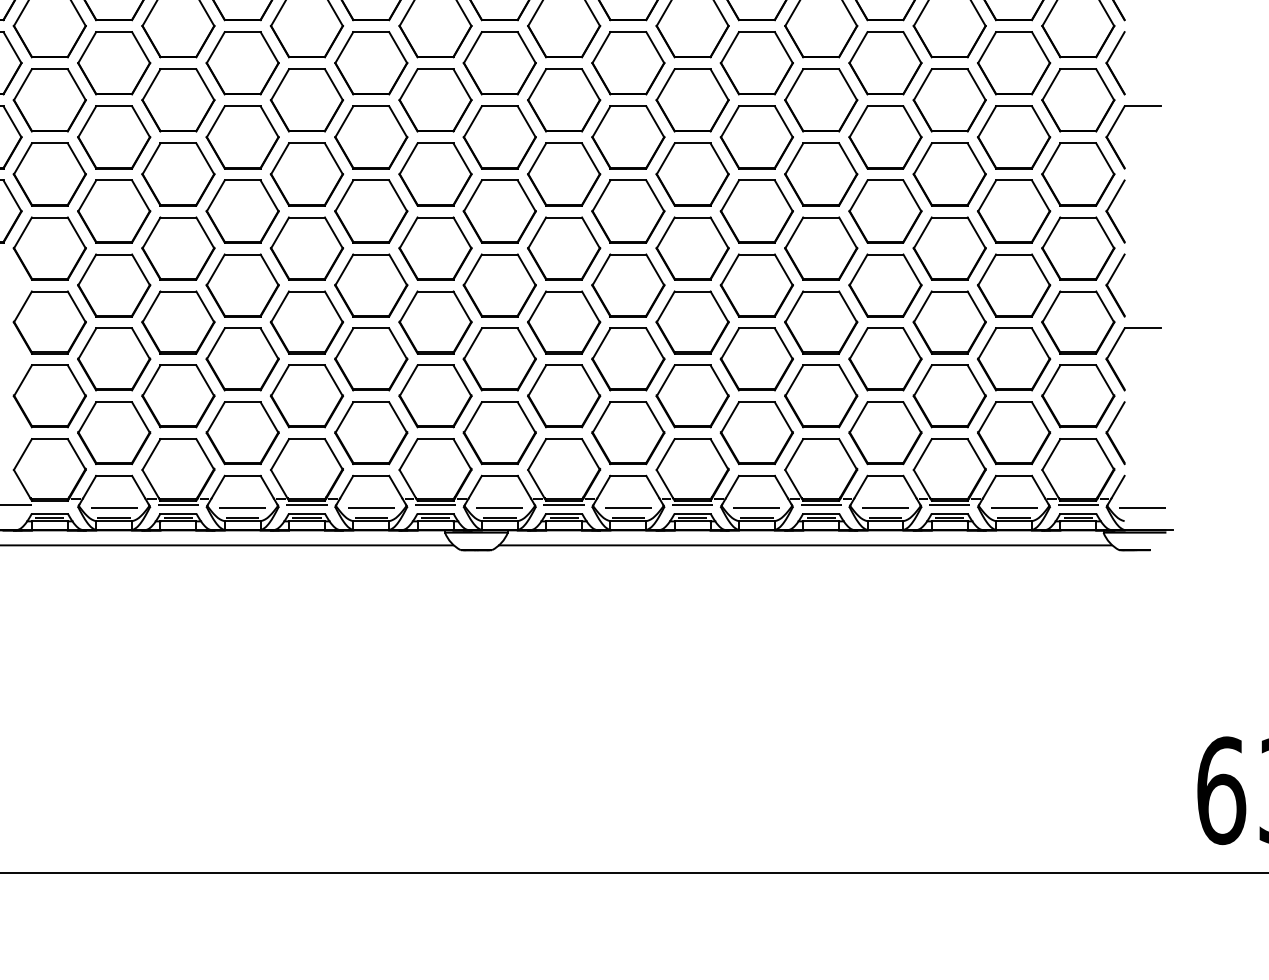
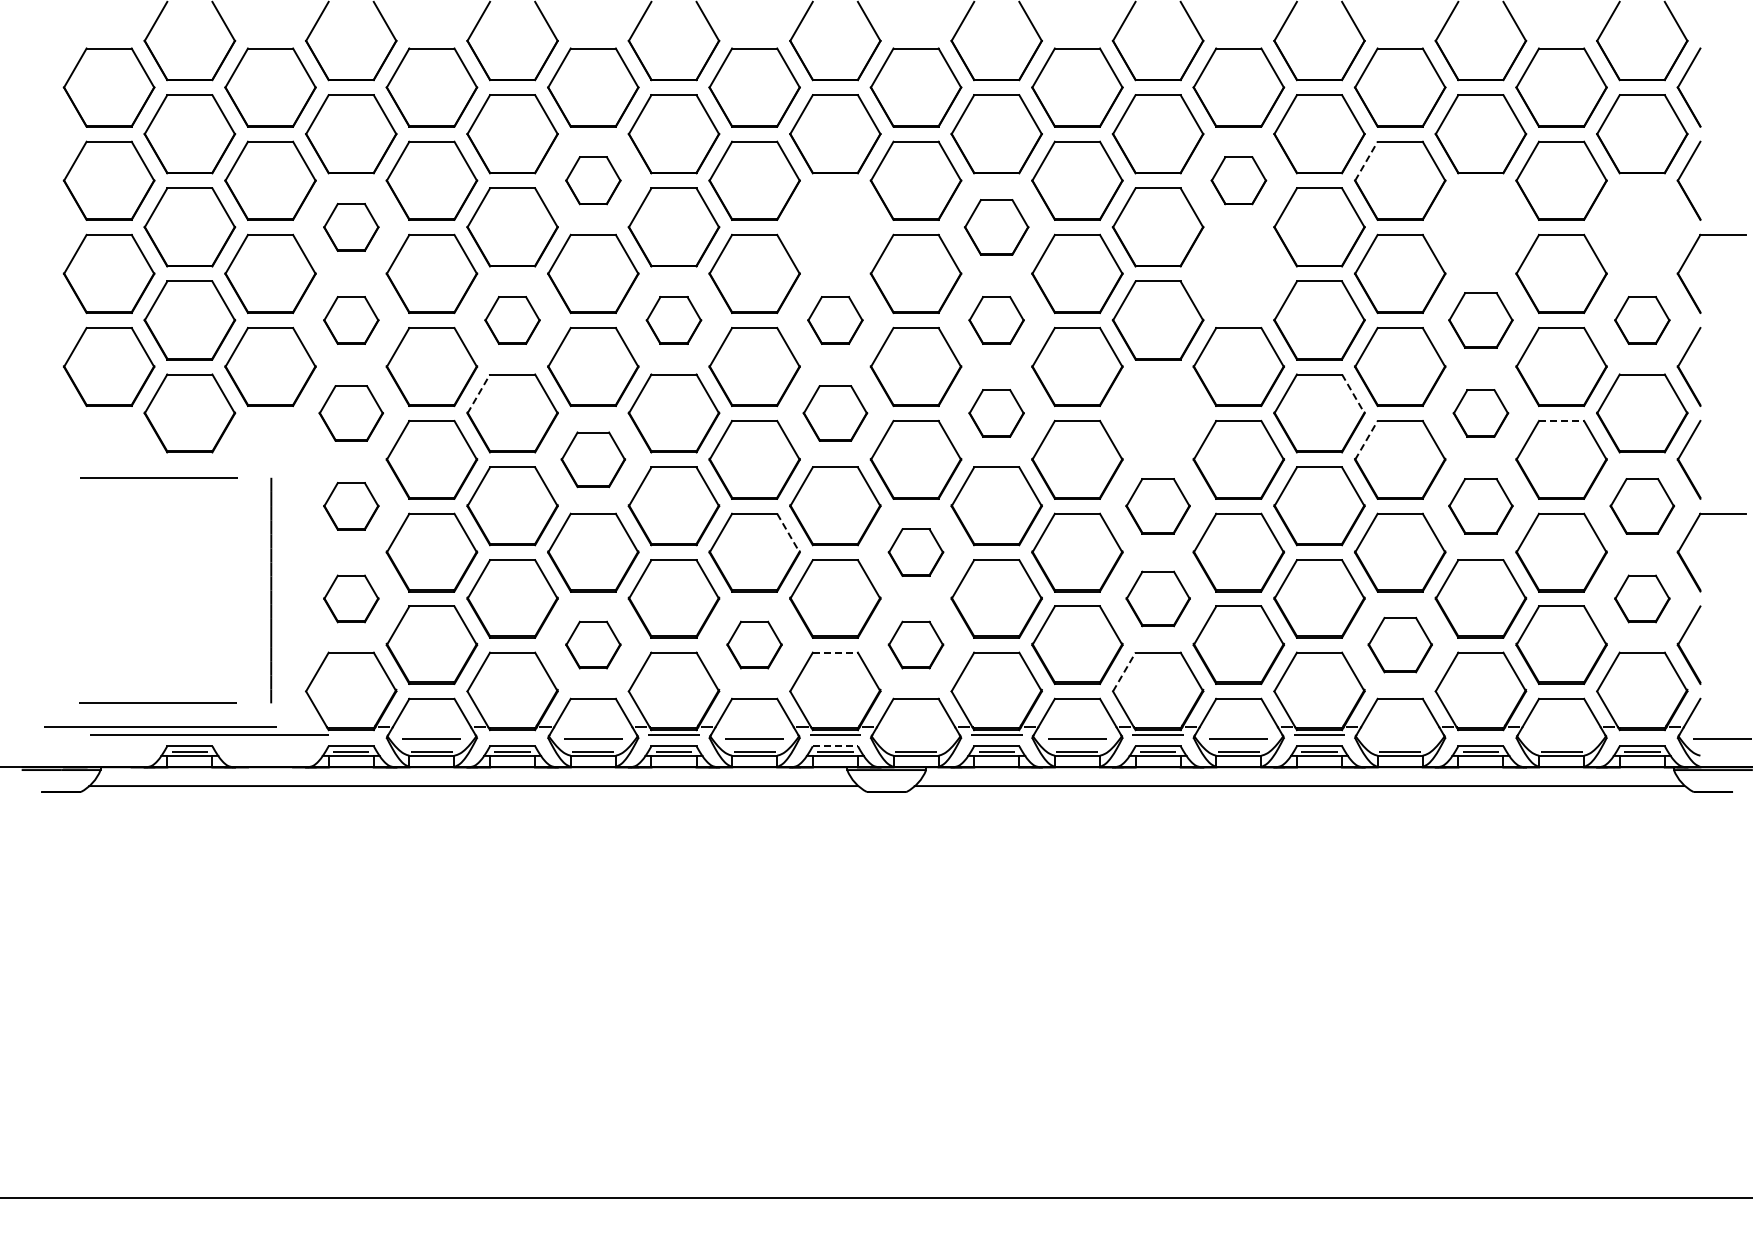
line: (858, 47) -> (1366, 161), solid -> dashed
part: (242, 62) -> (593, 180), size x0.6
part: (756, 62) -> (1238, 180), size x0.6
part: (50, 100) -> (351, 227), size x0.6
part: (435, 100) -> (835, 227), removed
part: (563, 100) -> (996, 227), size x0.7
part: (949, 100) -> (1480, 227), removed
part: (1078, 100) -> (1642, 227), removed
part: (756, 137) -> (1238, 273), removed
part: (50, 174) -> (351, 320), size x0.6
part: (178, 174) -> (512, 320), size x0.6
part: (306, 174) -> (673, 320), size x0.6
part: (435, 174) -> (835, 320), size x0.6
part: (563, 174) -> (996, 320), size x0.6
part: (949, 174) -> (1480, 320), size x0.7
part: (1078, 174) -> (1642, 320), size x0.6
line: (151, 233) -> (478, 394), solid -> dashed
line: (848, 233) -> (1353, 394), solid -> dashed
part: (50, 248) -> (351, 413), size x0.7
part: (435, 248) -> (835, 413), size x0.7
part: (563, 248) -> (996, 413), size x0.6
part: (692, 248) -> (1157, 413), removed
part: (949, 248) -> (1480, 413), size x0.6
line: (1013, 254) -> (1561, 420), solid -> dashed
line: (858, 270) -> (1366, 440), solid -> dashed
part: (242, 285) -> (593, 459), size x0.7
part: (50, 322) -> (351, 506), size x0.6
part: (692, 322) -> (1157, 506), size x0.7
part: (949, 322) -> (1480, 506), size x0.7
part: (1078, 322) -> (1642, 506), size x0.7
line: (398, 344) -> (788, 533), solid -> dashed
part: (499, 359) -> (915, 552), size x0.6
part: (50, 395) -> (351, 598), size x0.6
part: (692, 395) -> (1158, 598), size x0.7
part: (1078, 395) -> (1642, 598), size x0.6
part: (242, 432) -> (593, 644), size x0.6
part: (371, 432) -> (754, 644), size x0.6
part: (499, 432) -> (915, 644), size x0.6
part: (885, 432) -> (1400, 644), size x0.7
line: (435, 438) -> (835, 652), solid -> dashed
line: (665, 454) -> (1124, 671), solid -> dashed
line: (178, 505) -> (512, 735), removed
line: (949, 505) -> (1480, 735), removed
line: (1078, 505) -> (1642, 735), removed
line: (885, 507) -> (1400, 738), removed
line: (499, 508) -> (915, 739), removed
line: (1013, 508) -> (1561, 739), removed
line: (435, 513) -> (835, 746), solid -> dashed

